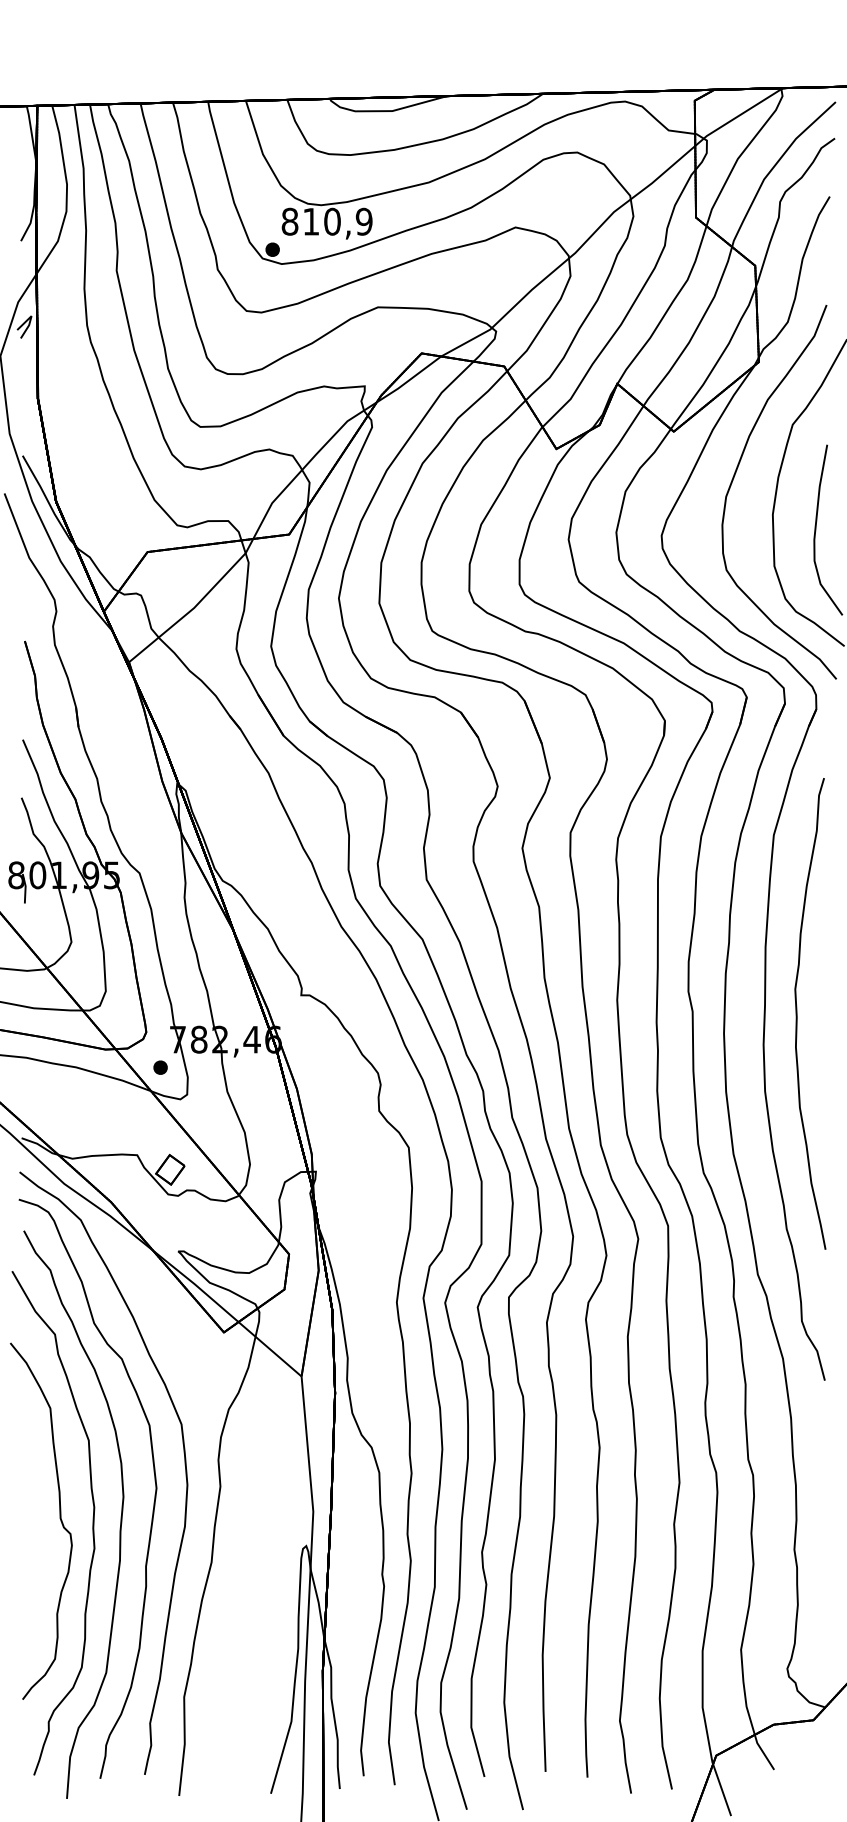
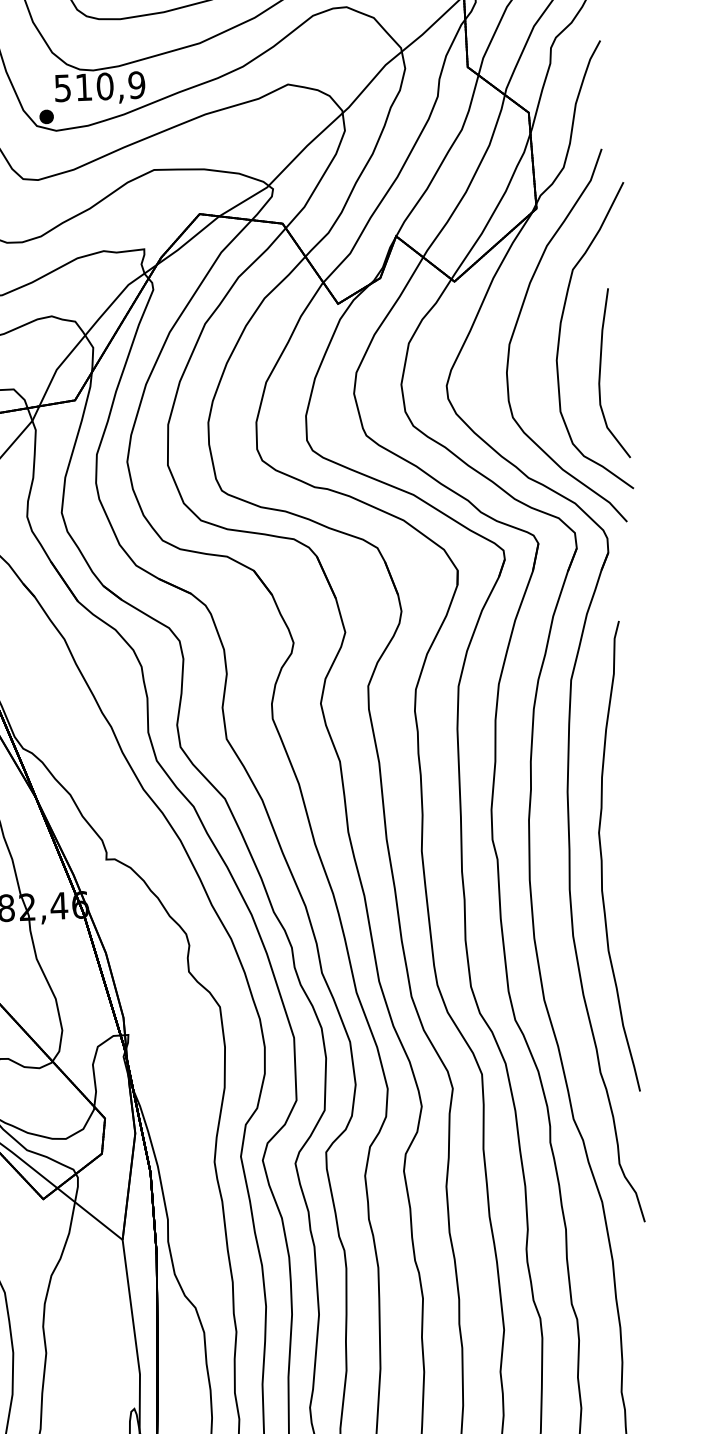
text: (289, 221) -> (62, 88), 810,9 -> 510,9

